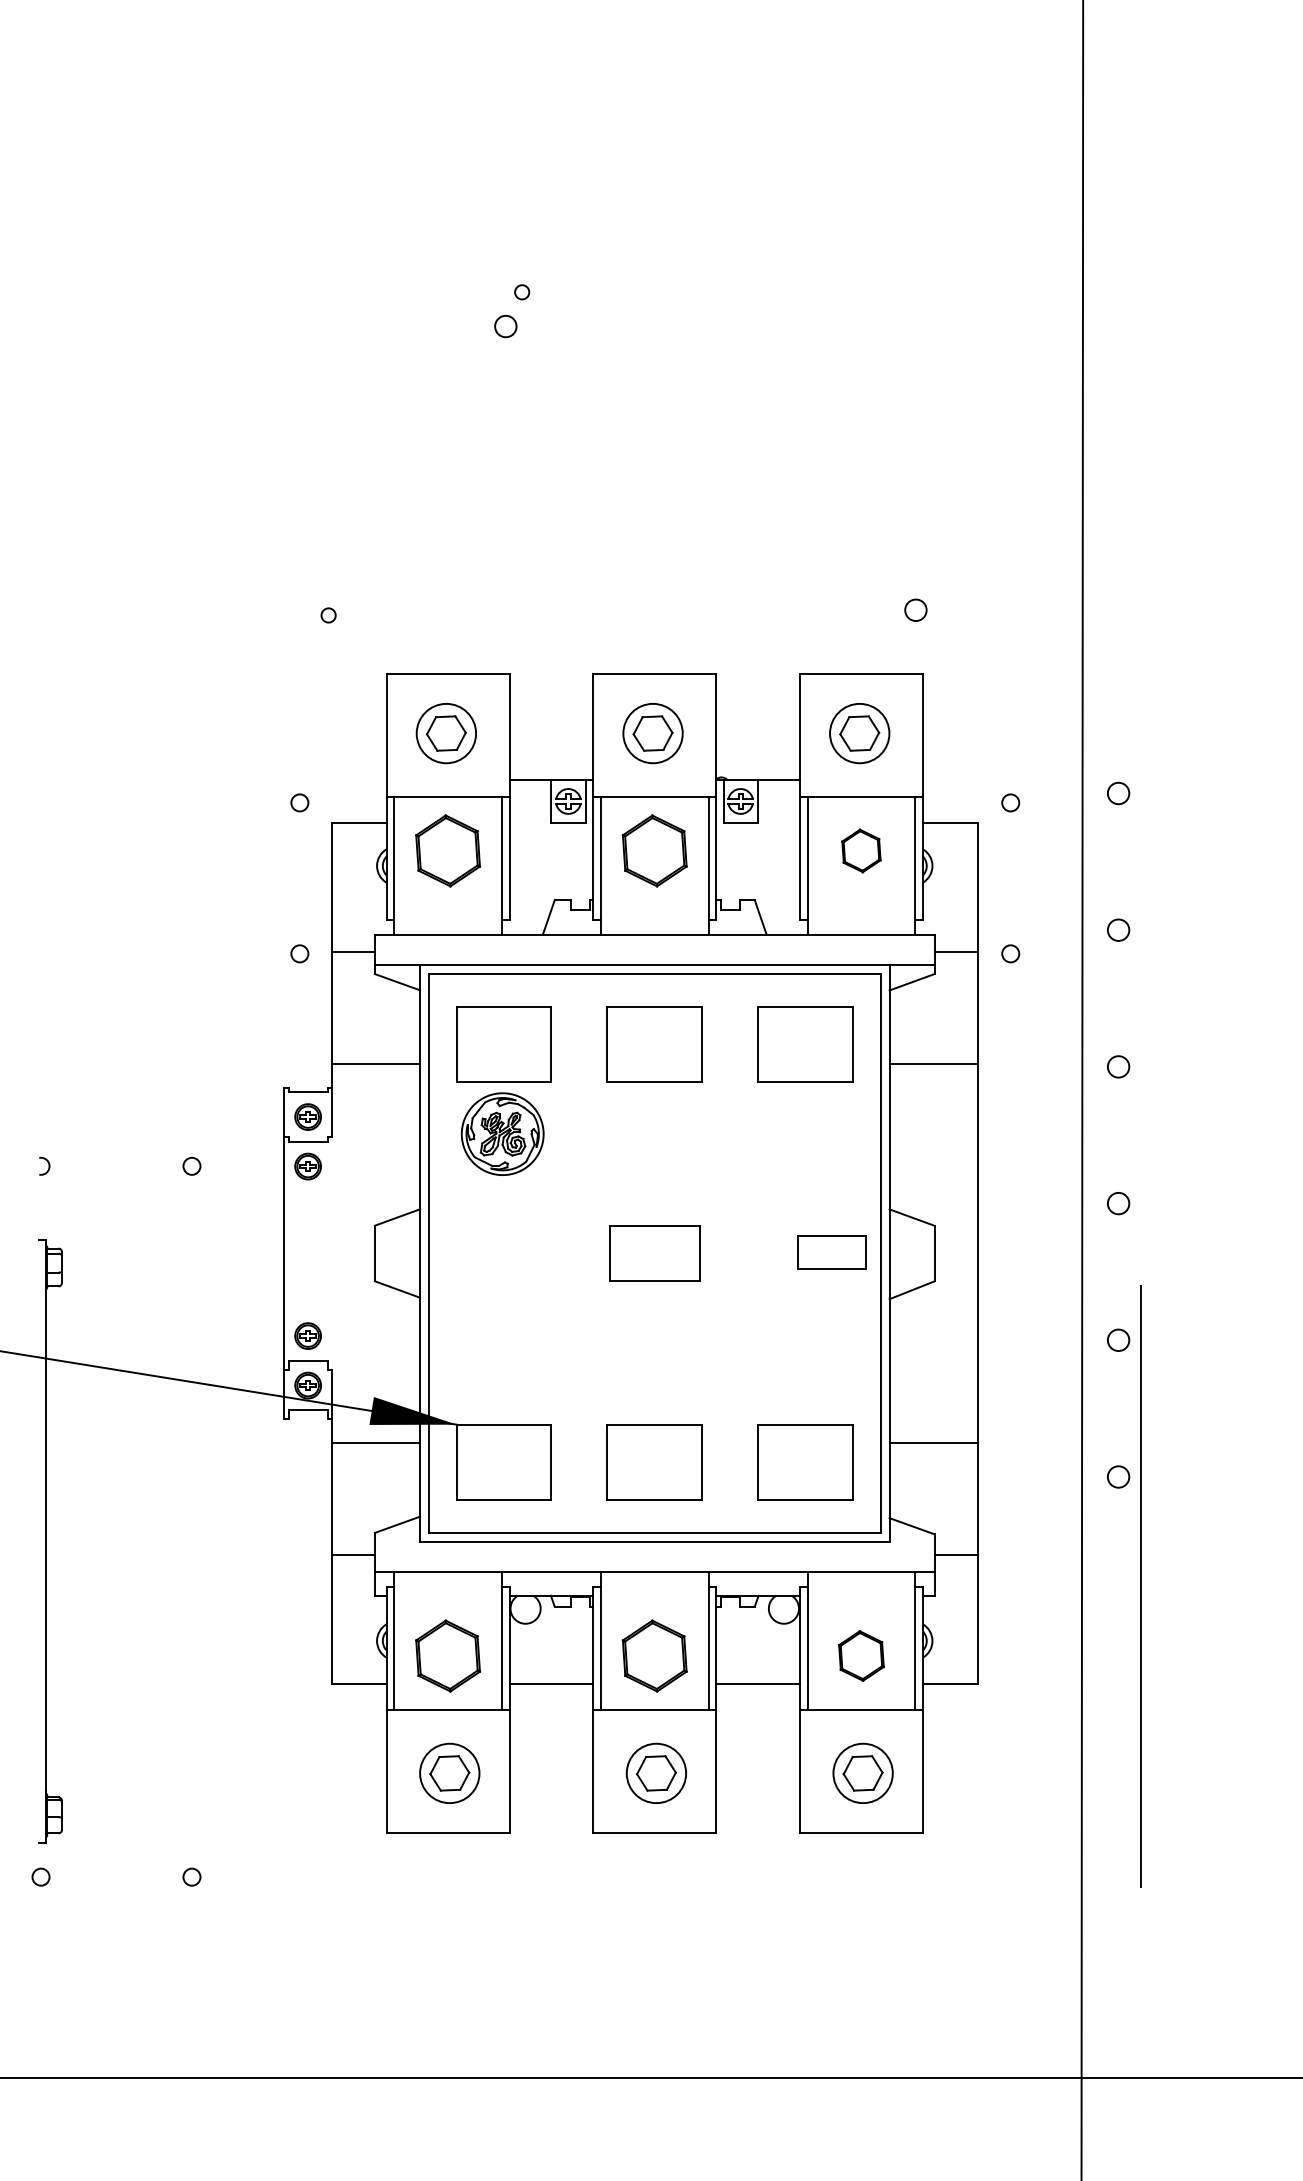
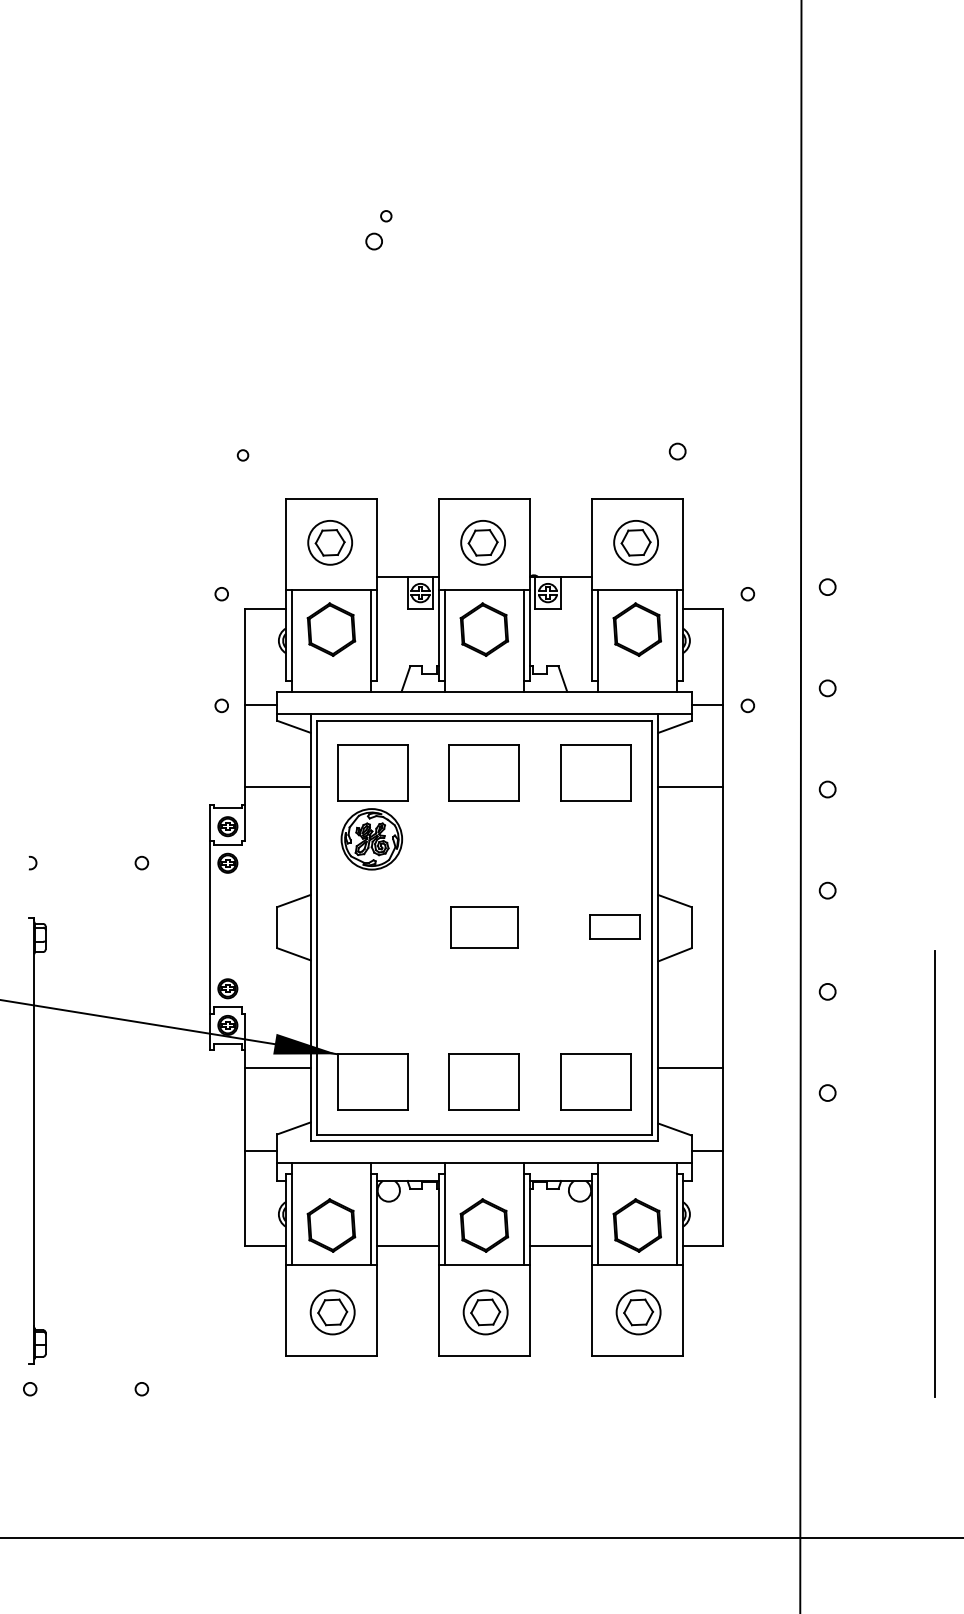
part: (861, 850) -> (637, 629), size x1.67
line: (1140, 1586) -> (934, 1174), moved
part: (861, 1655) -> (637, 1225), size x1.43

